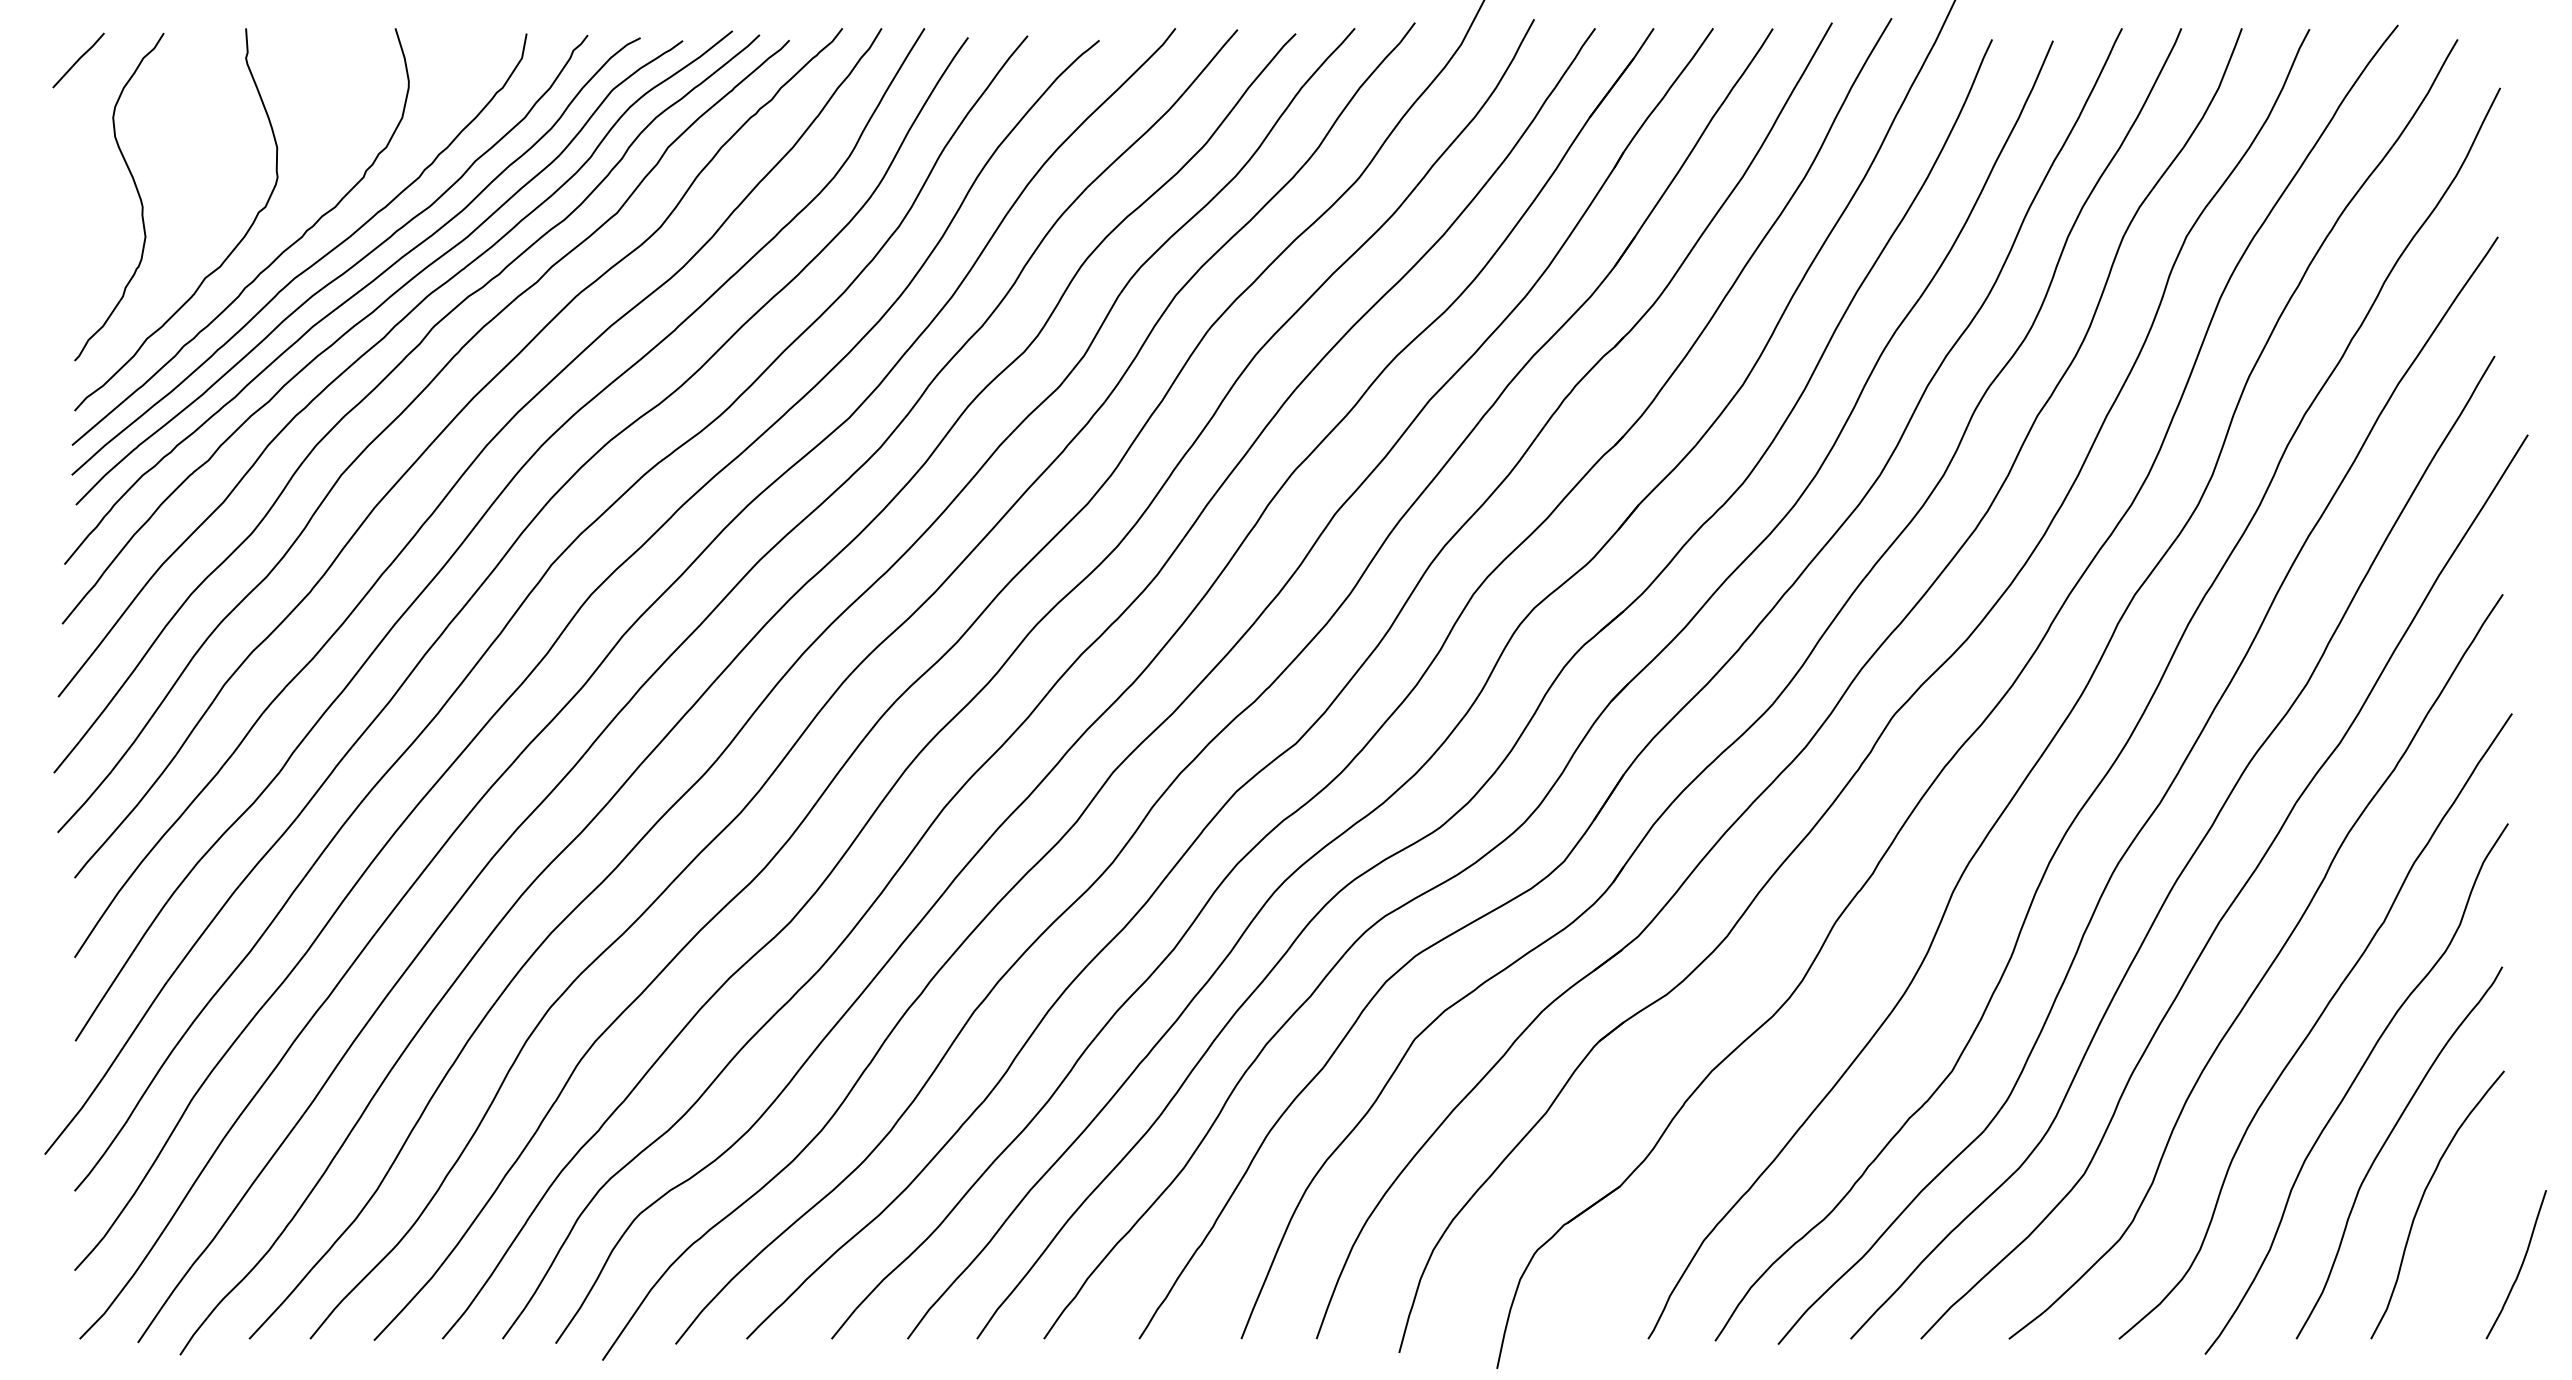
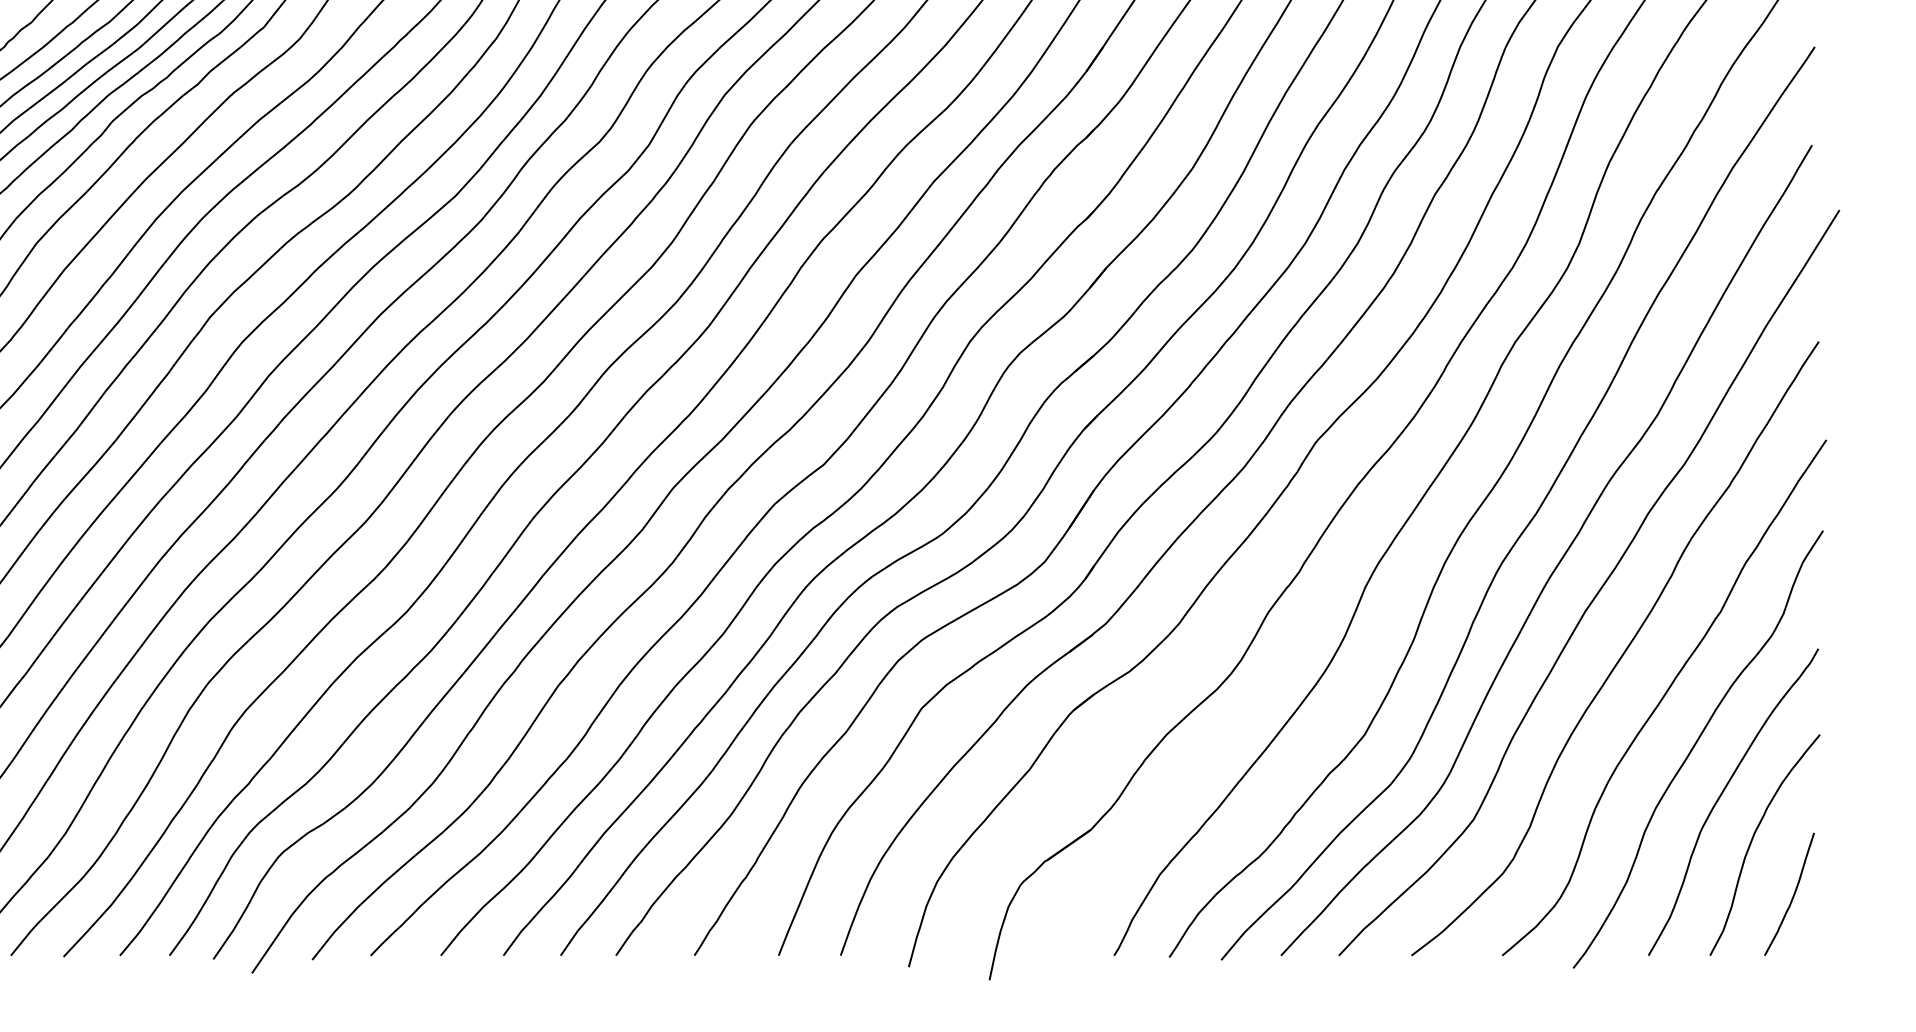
curve: (2520, 1266) -> (1792, 895), moved

